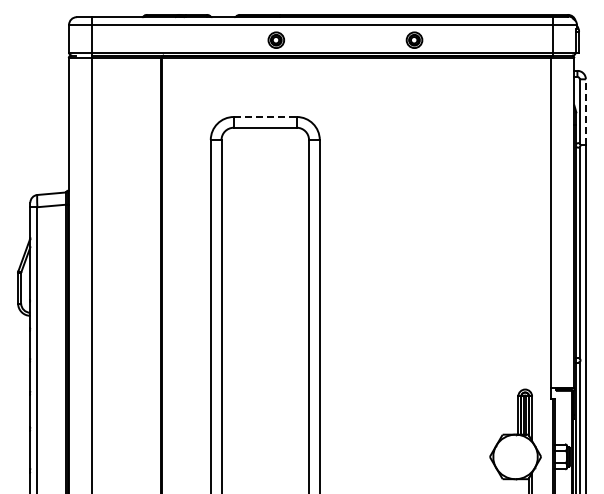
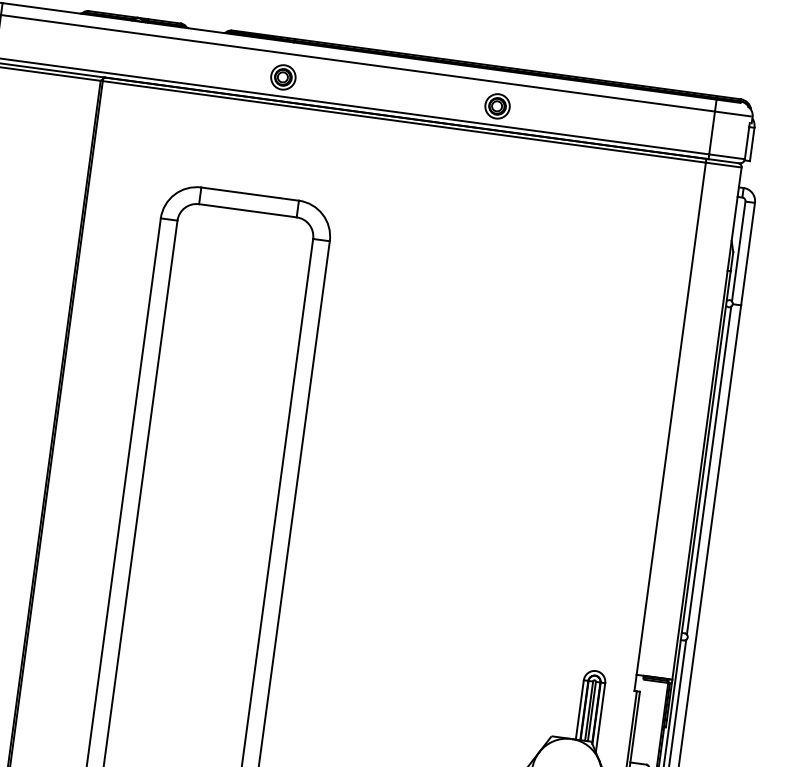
line: (585, 111) -> (747, 252), dashed -> solid
line: (265, 117) -> (250, 194), dashed -> solid

